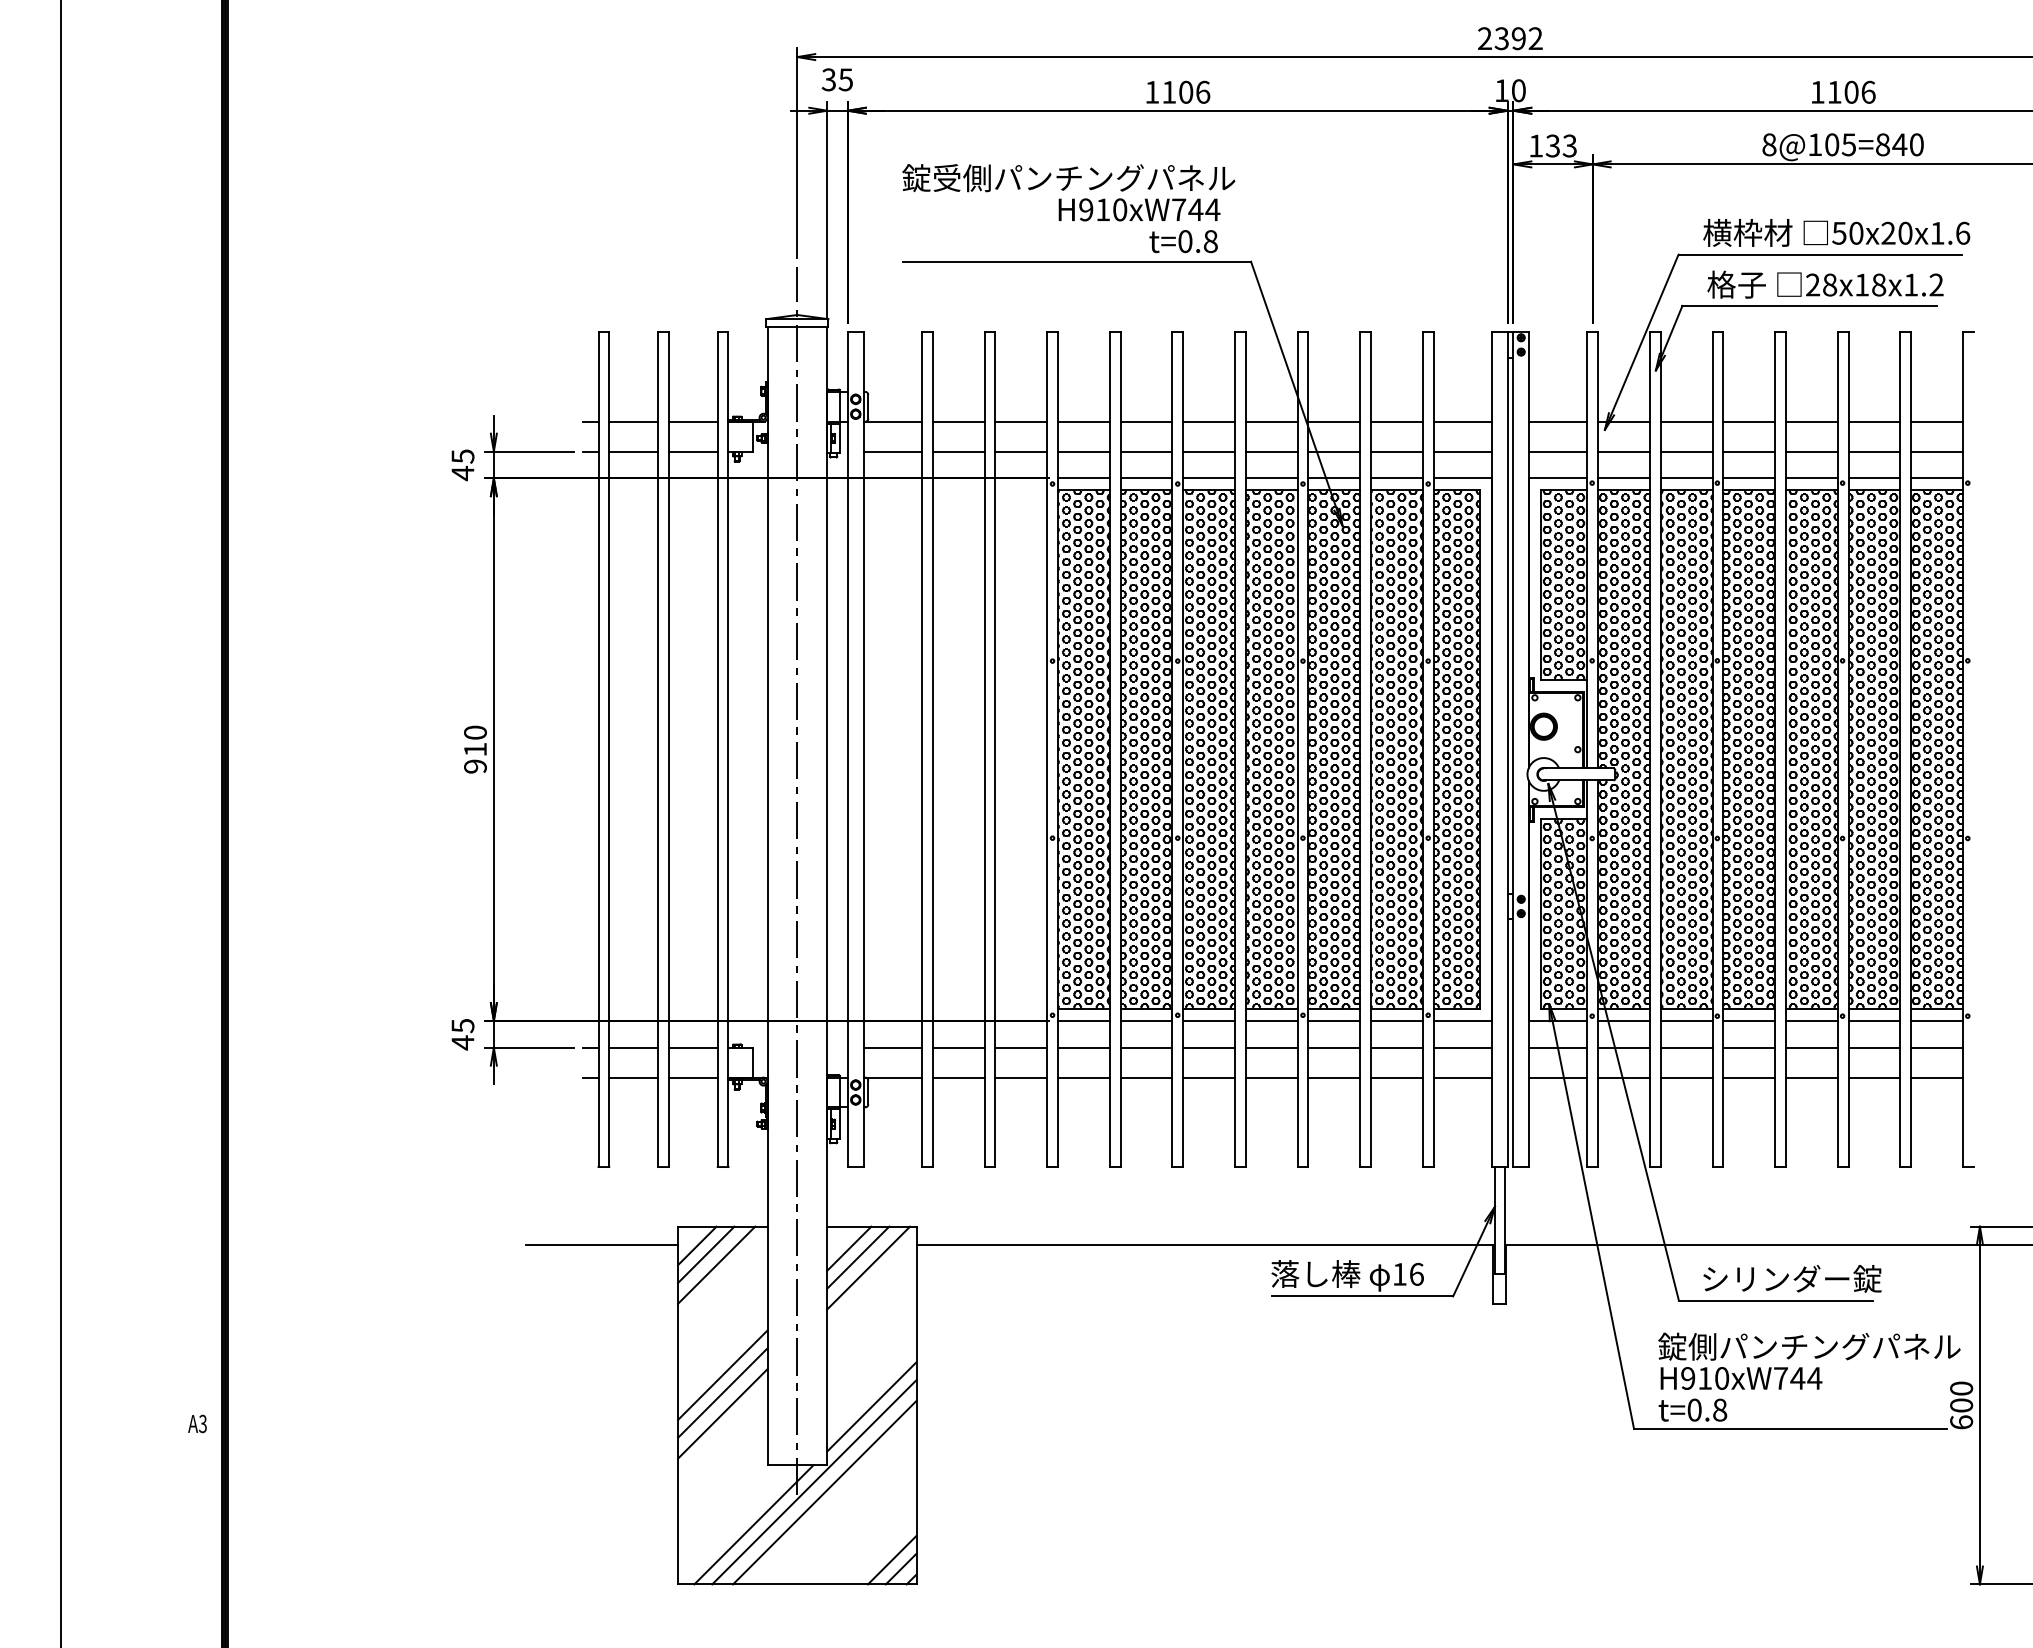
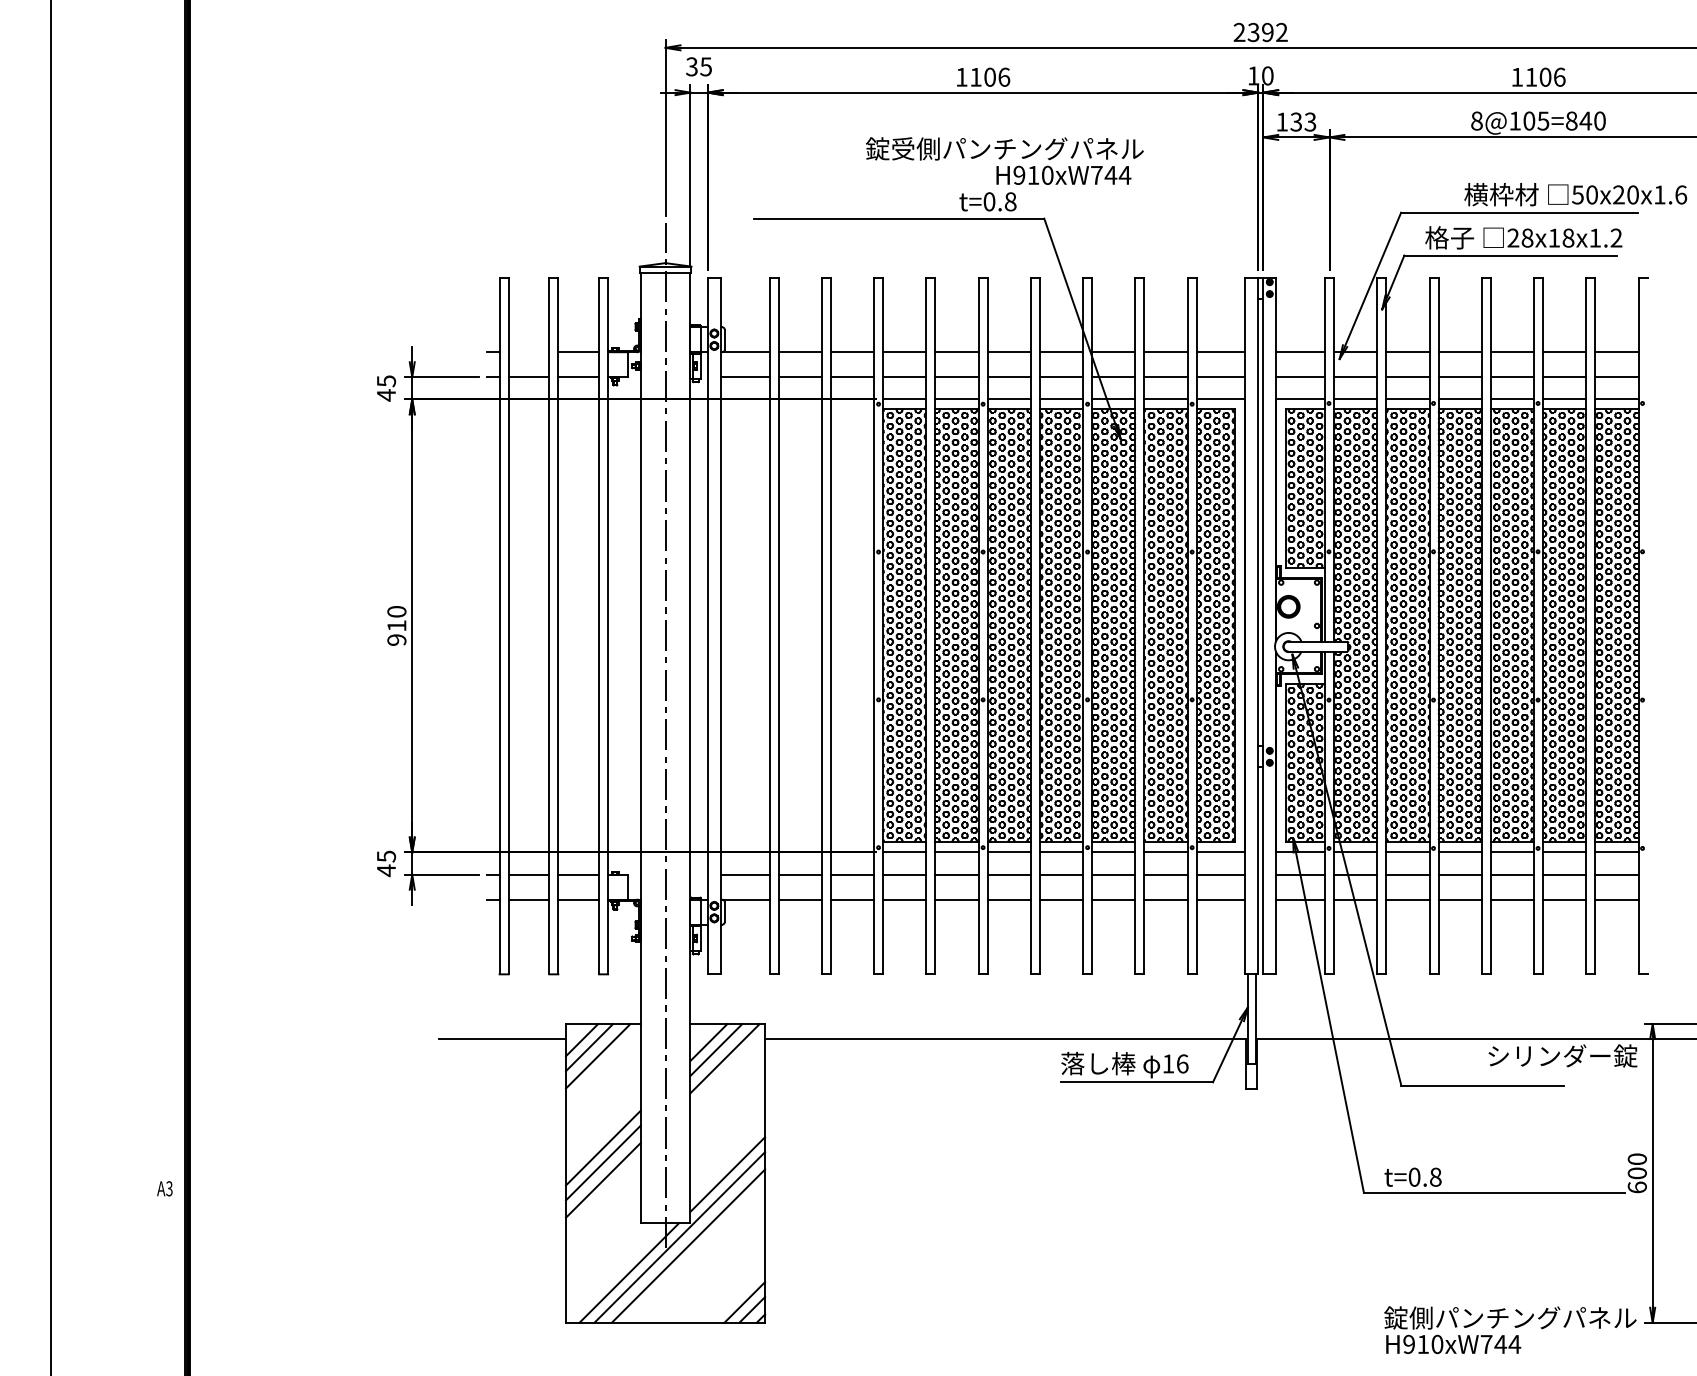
text: (1068, 192) -> (1004, 160), moved
text: (1836, 232) -> (1575, 194), moved
line: (633, 421) -> (528, 352), removed
text: (1792, 1278) -> (1563, 1055), moved
text: (1809, 1360) -> (1510, 1329), moved

